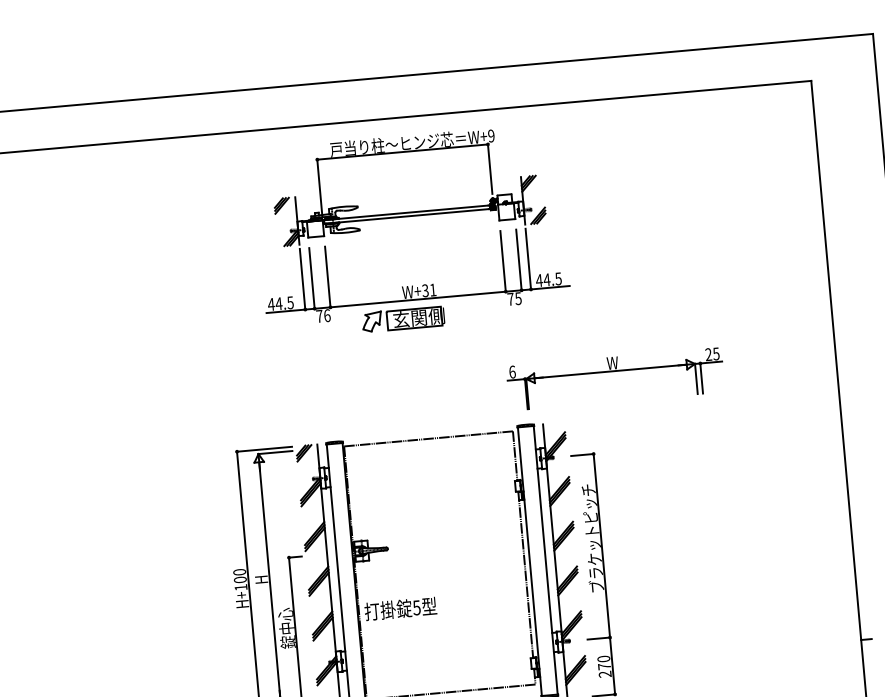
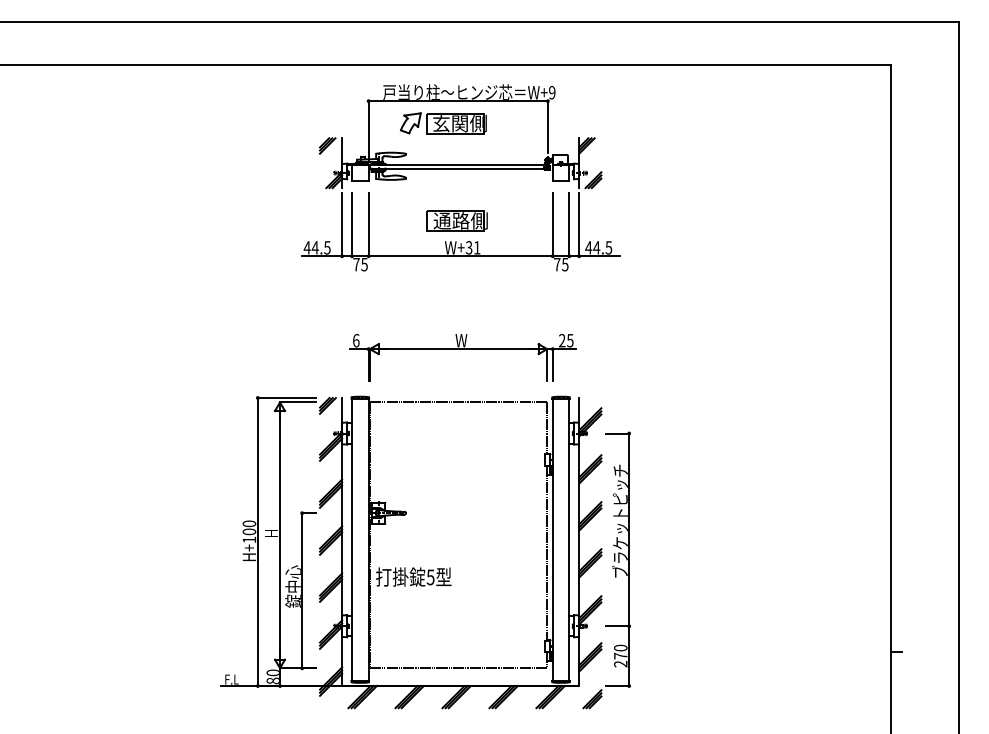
part: (411, 265) -> (456, 220), added
text: (327, 315) -> (364, 264), 76 -> 75
part: (403, 319) -> (443, 123), moved
part: (614, 371) -> (462, 349), moved

